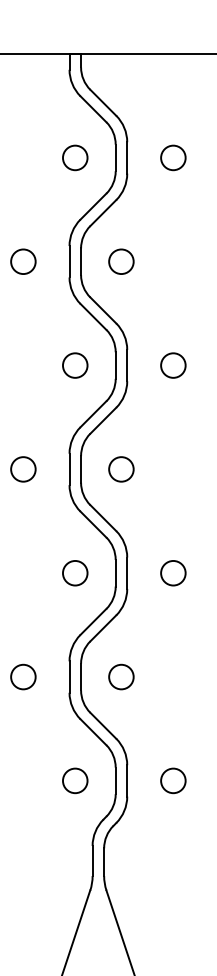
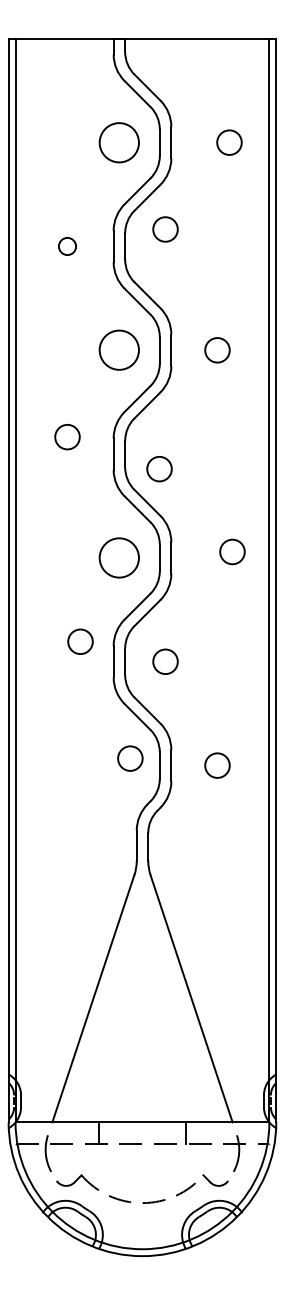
circle: (75, 157) -> (119, 142), size x1.6
circle: (173, 157) -> (229, 142), moved
circle: (23, 261) -> (67, 246), size x0.7
circle: (121, 261) -> (165, 229), moved
circle: (75, 365) -> (119, 350), size x1.6
circle: (23, 469) -> (67, 437), moved
circle: (121, 469) -> (159, 469), moved
circle: (75, 572) -> (119, 557), size x1.6
circle: (173, 572) -> (232, 551), moved
circle: (23, 676) -> (80, 641), moved
circle: (75, 780) -> (130, 758), moved

